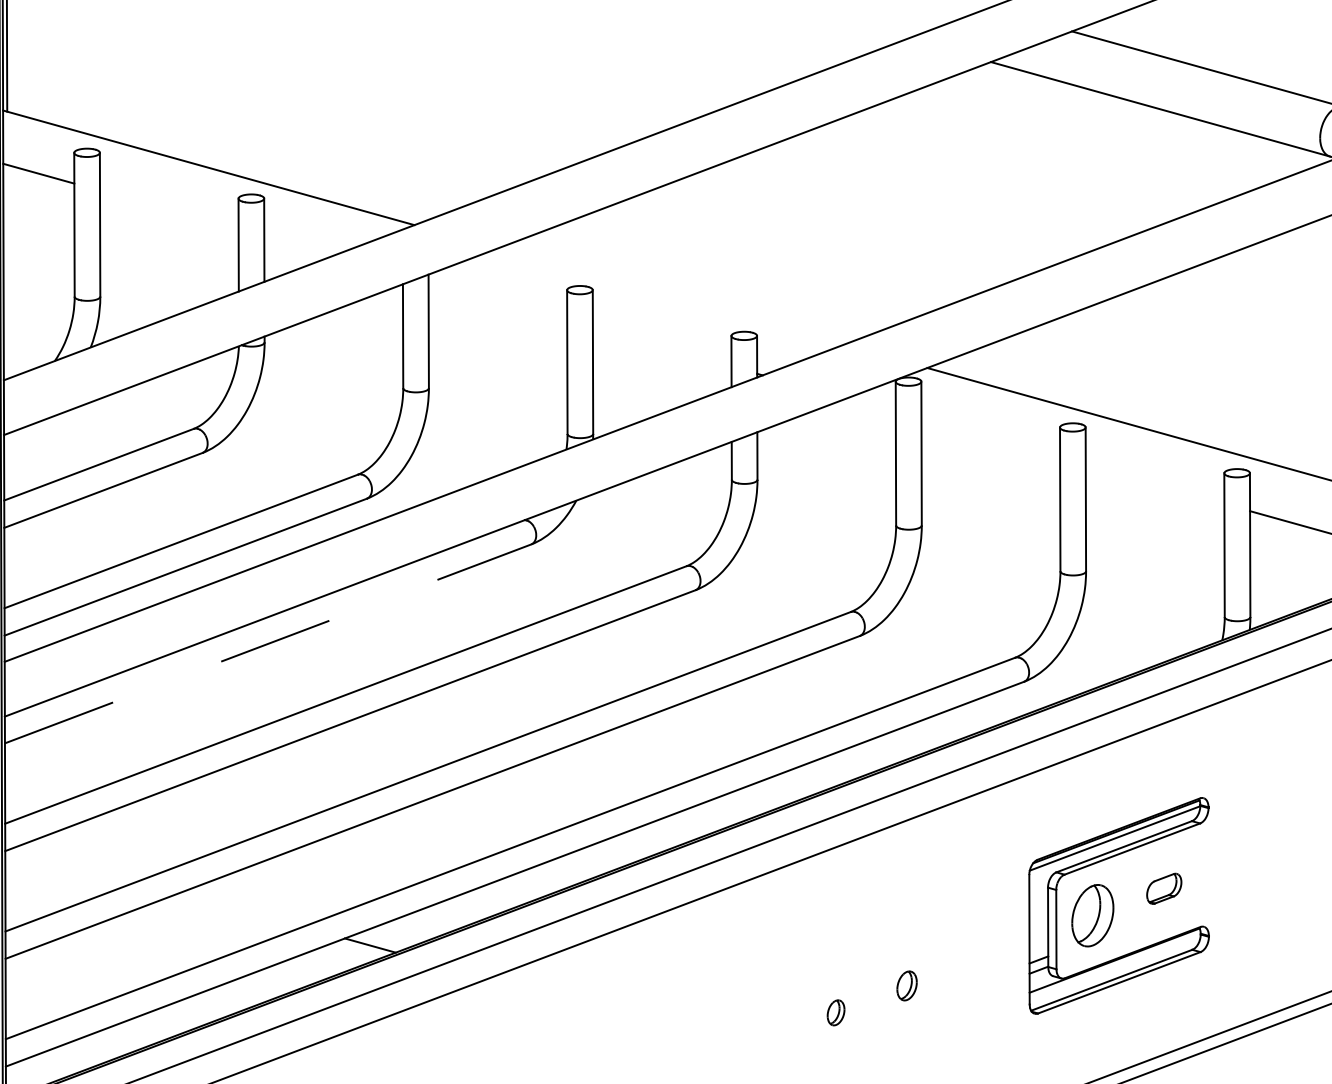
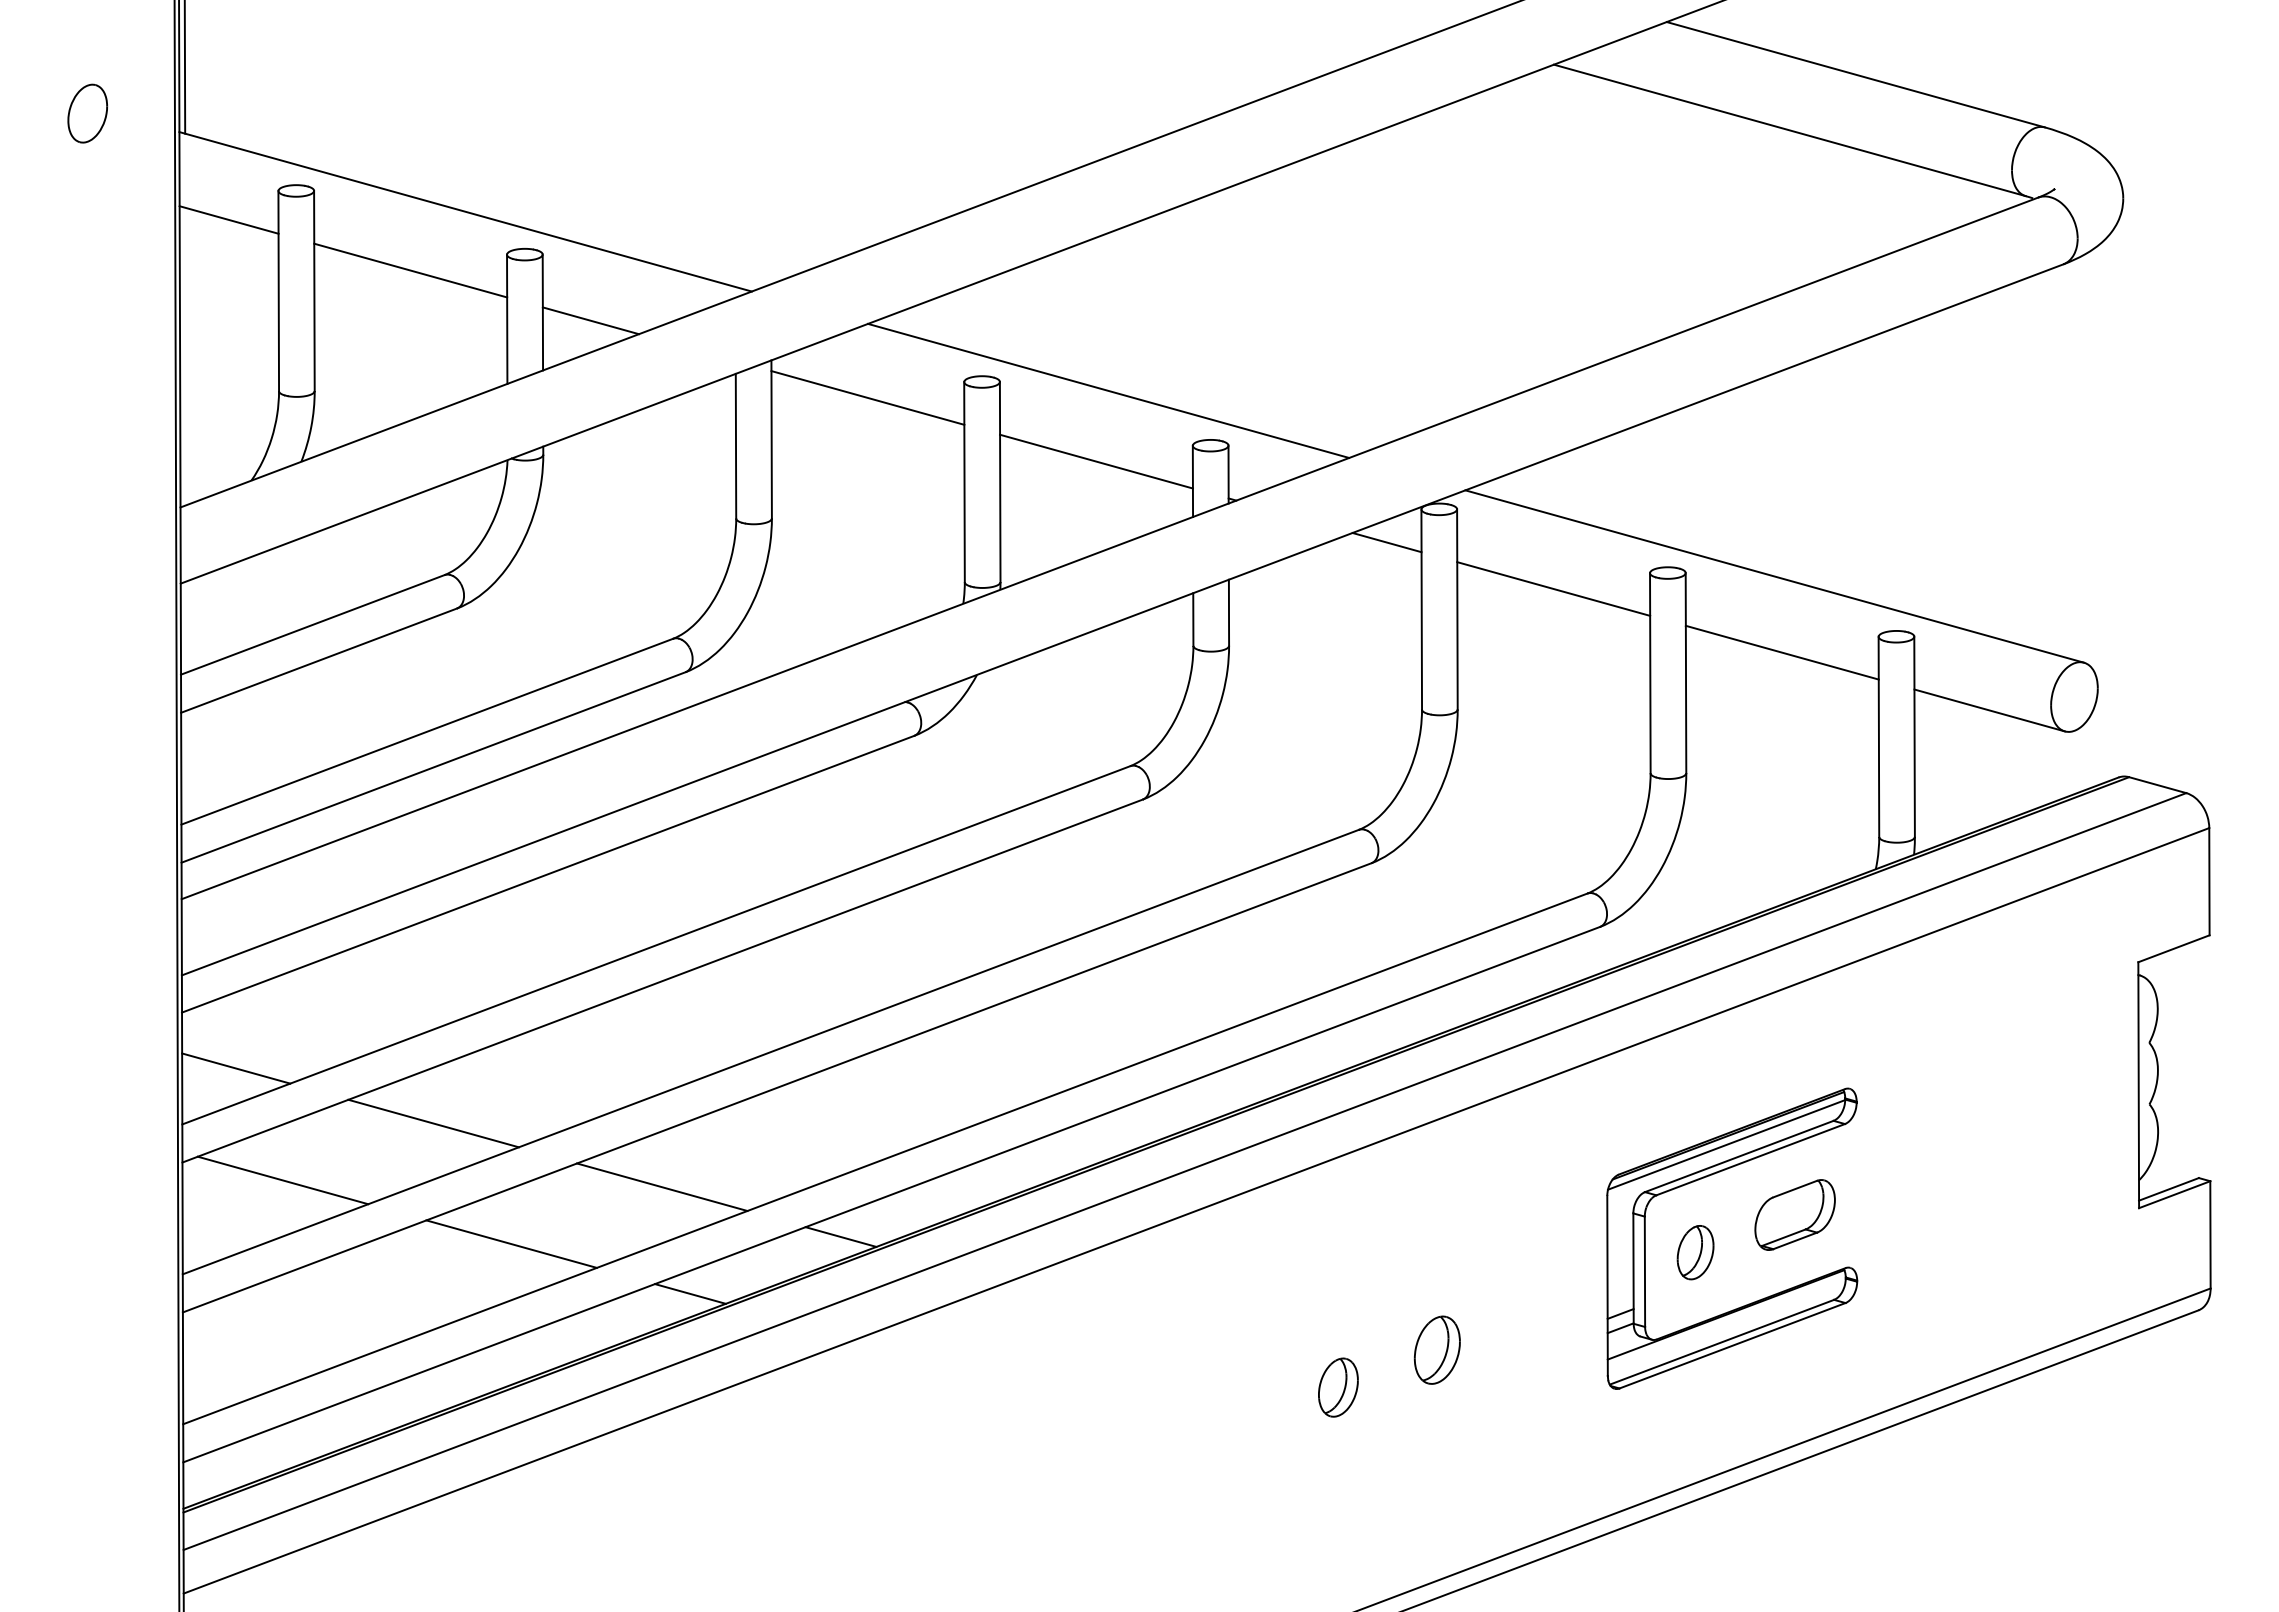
line: (169, 210) -> (410, 270), added
line: (298, 245) -> (590, 320), added
line: (670, 296) -> (1108, 390), added
line: (497, 301) -> (867, 397), added
line: (662, 347) -> (1096, 461), added
line: (870, 405) -> (1386, 542), added
line: (990, 438) -> (1553, 588), added
line: (1154, 484) -> (1781, 652), added
line: (268, 644) -> (548, 874), dashed -> solid
line: (44, 783) -> (236, 1068), added
line: (185, 823) -> (433, 1123), added
line: (77, 864) -> (282, 1180), added
line: (350, 869) -> (662, 1187), added
part: (1163, 888) -> (1794, 1214), size x1.67
line: (478, 904) -> (840, 1236), added
line: (241, 909) -> (511, 1243), added
part: (1092, 915) -> (1695, 1252), size x0.62
part: (906, 985) -> (1436, 1349), size x1.67
part: (836, 1012) -> (1338, 1387), size x1.67

